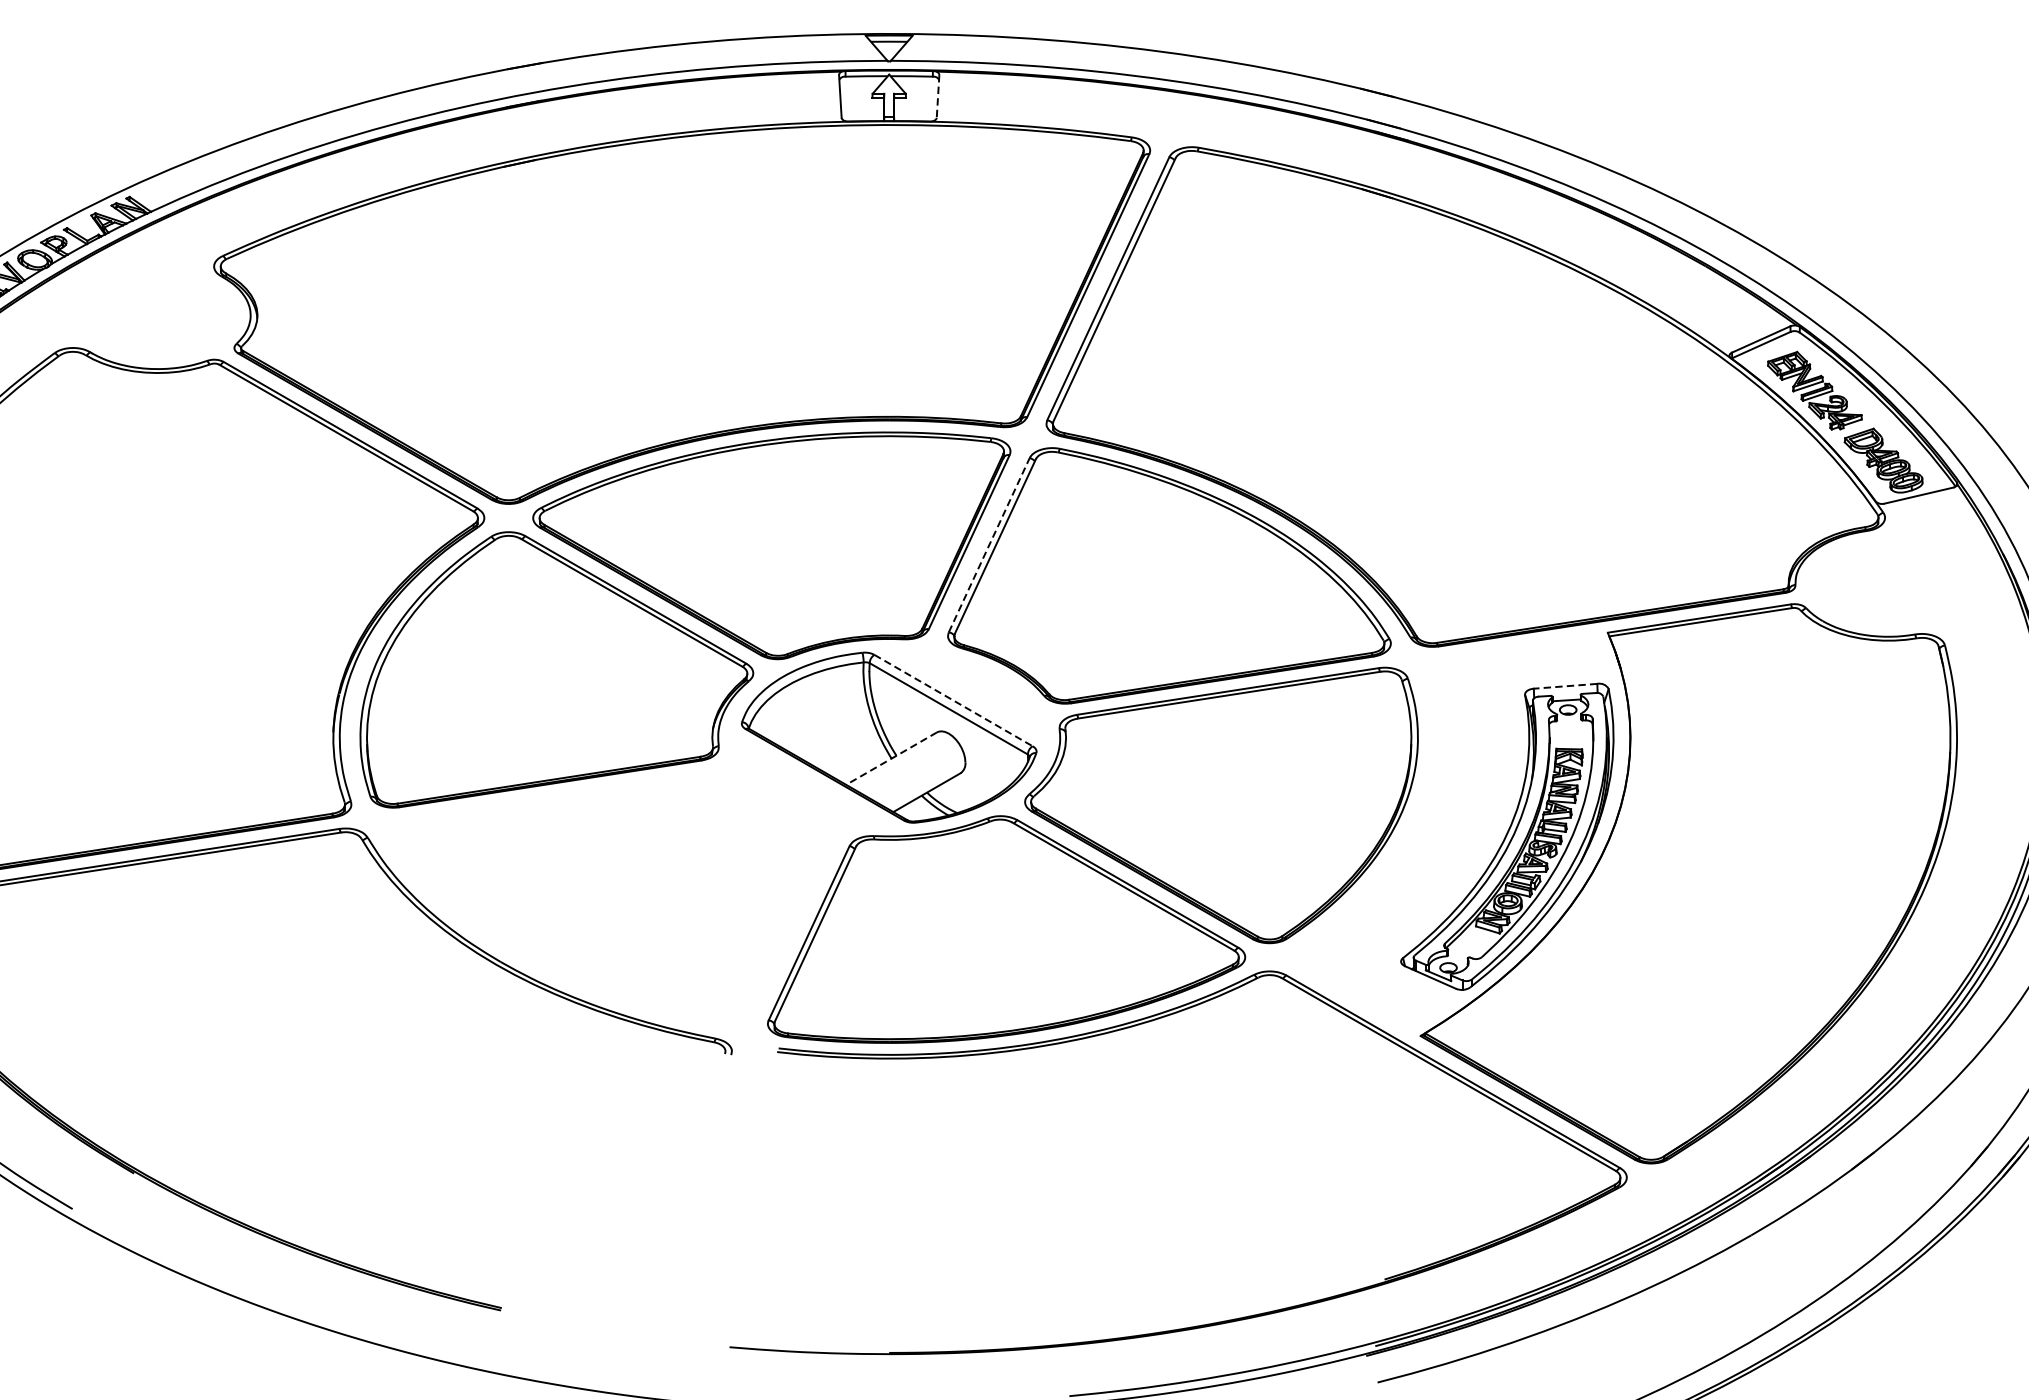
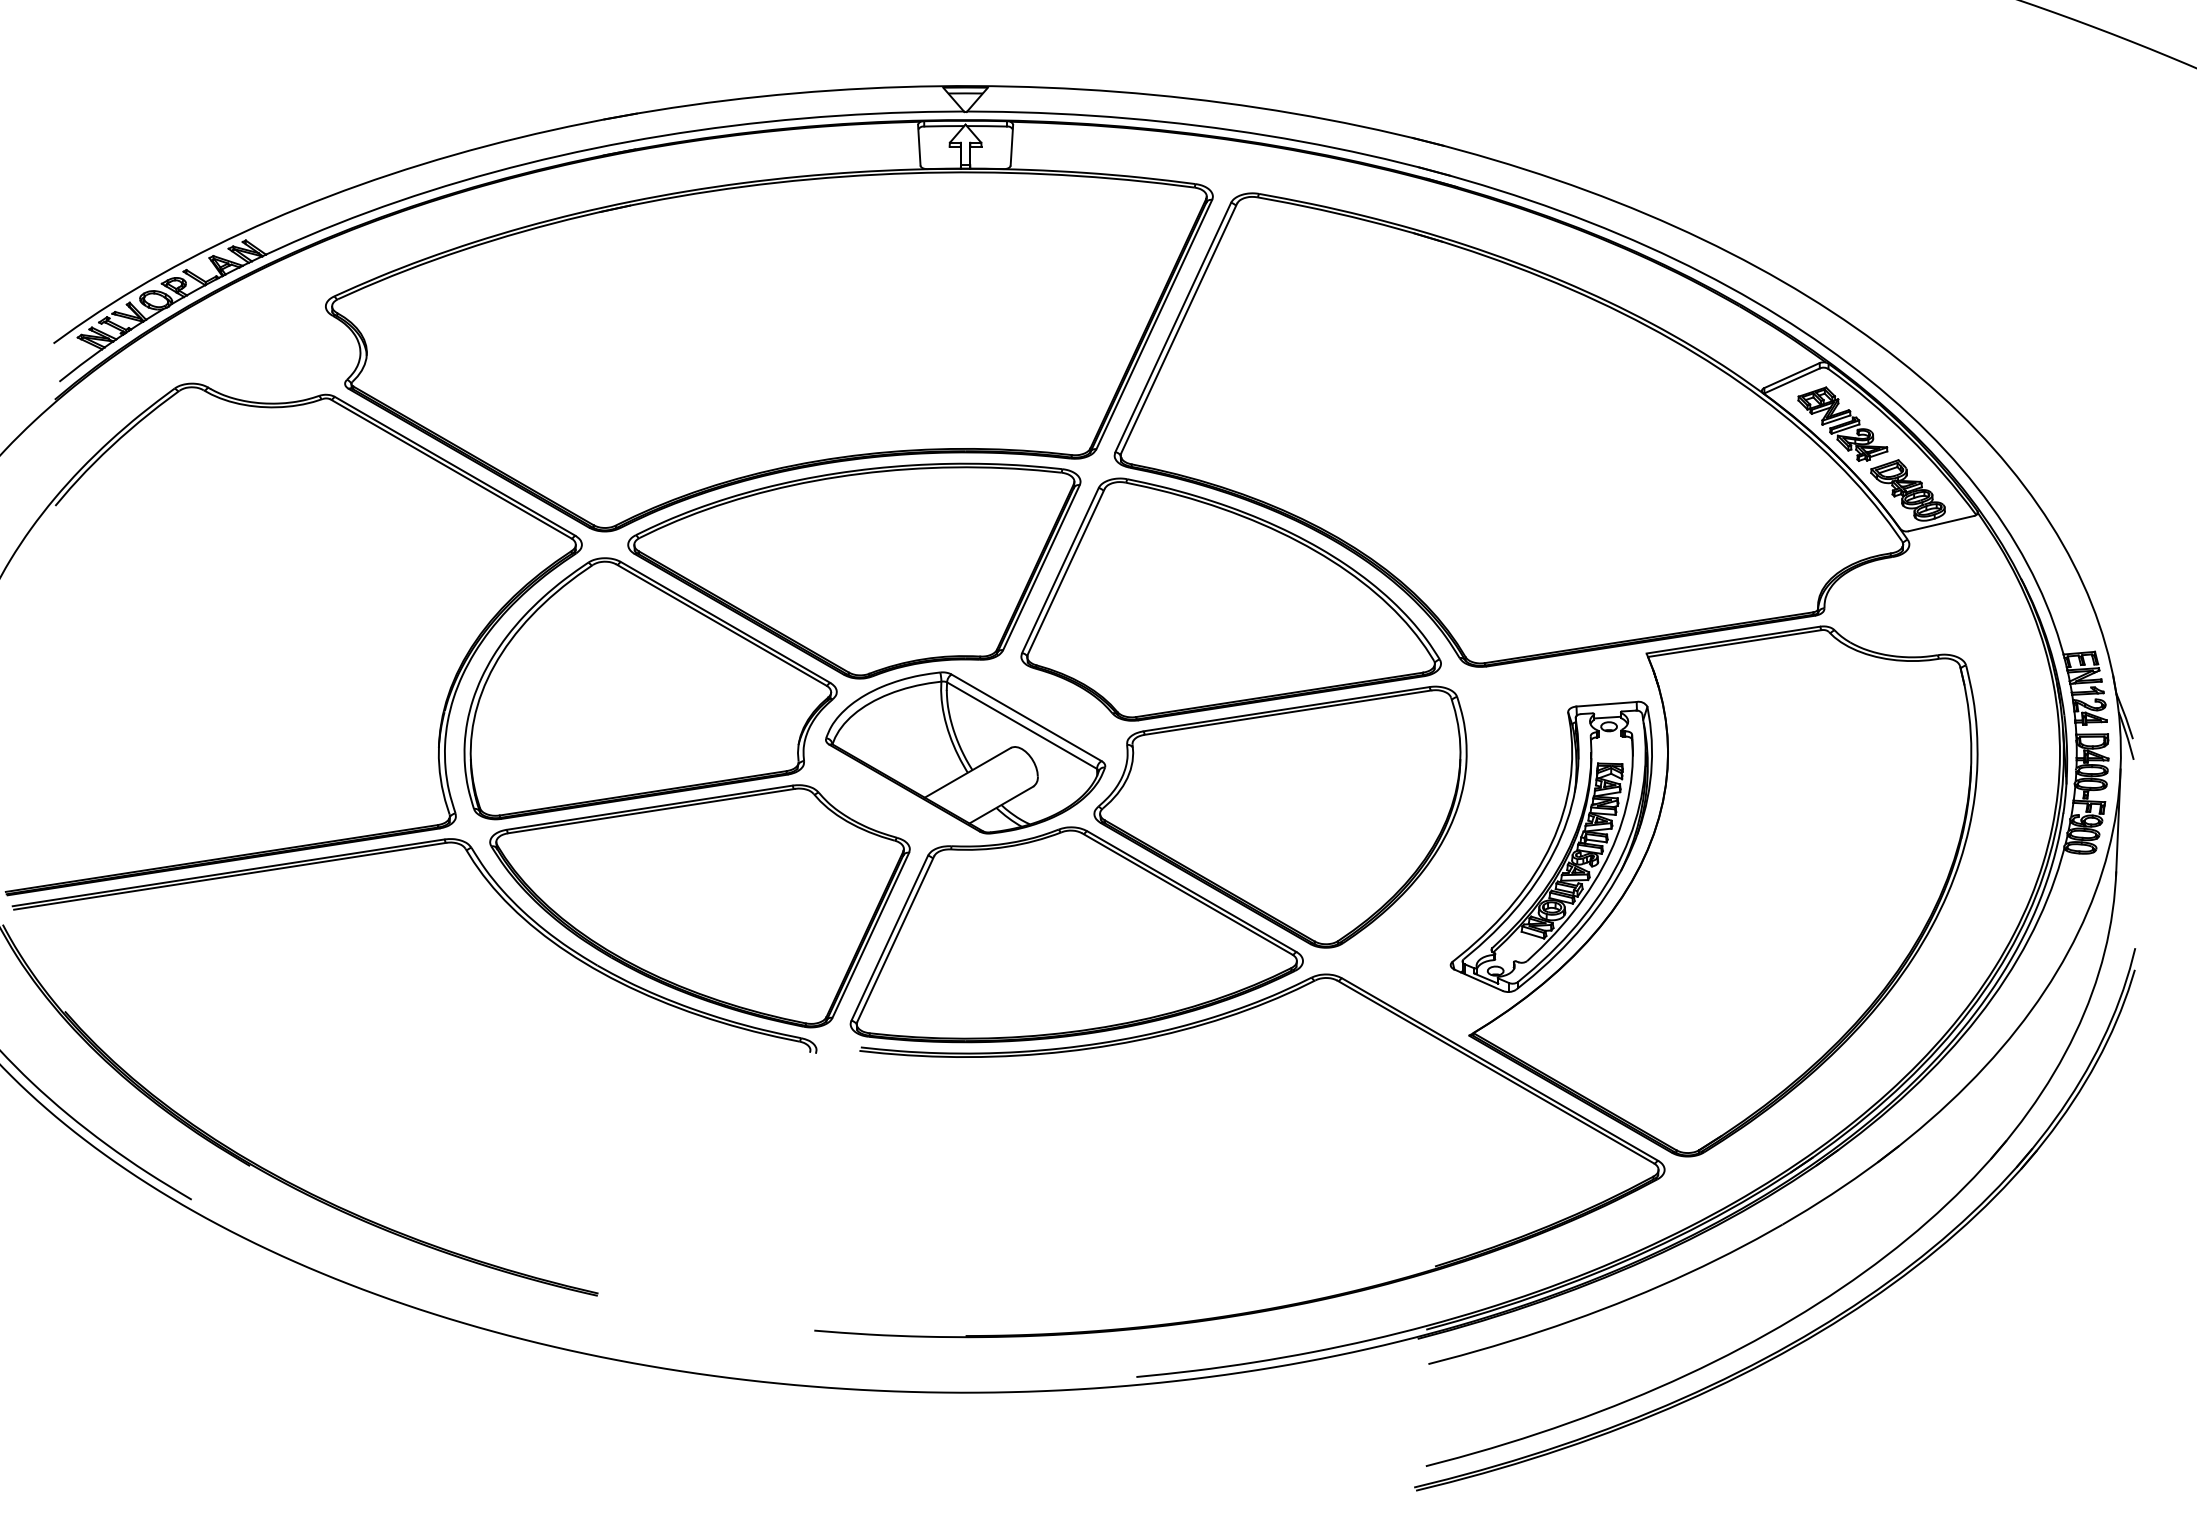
line: (937, 96) -> (1011, 145), dashed -> solid
line: (989, 545) -> (1060, 570), dashed -> solid
line: (1565, 686) -> (1606, 704), dashed -> solid
line: (953, 700) -> (1026, 717), dashed -> solid
line: (891, 758) -> (967, 772), dashed -> solid
part: (608, 899) -> (699, 906), added

